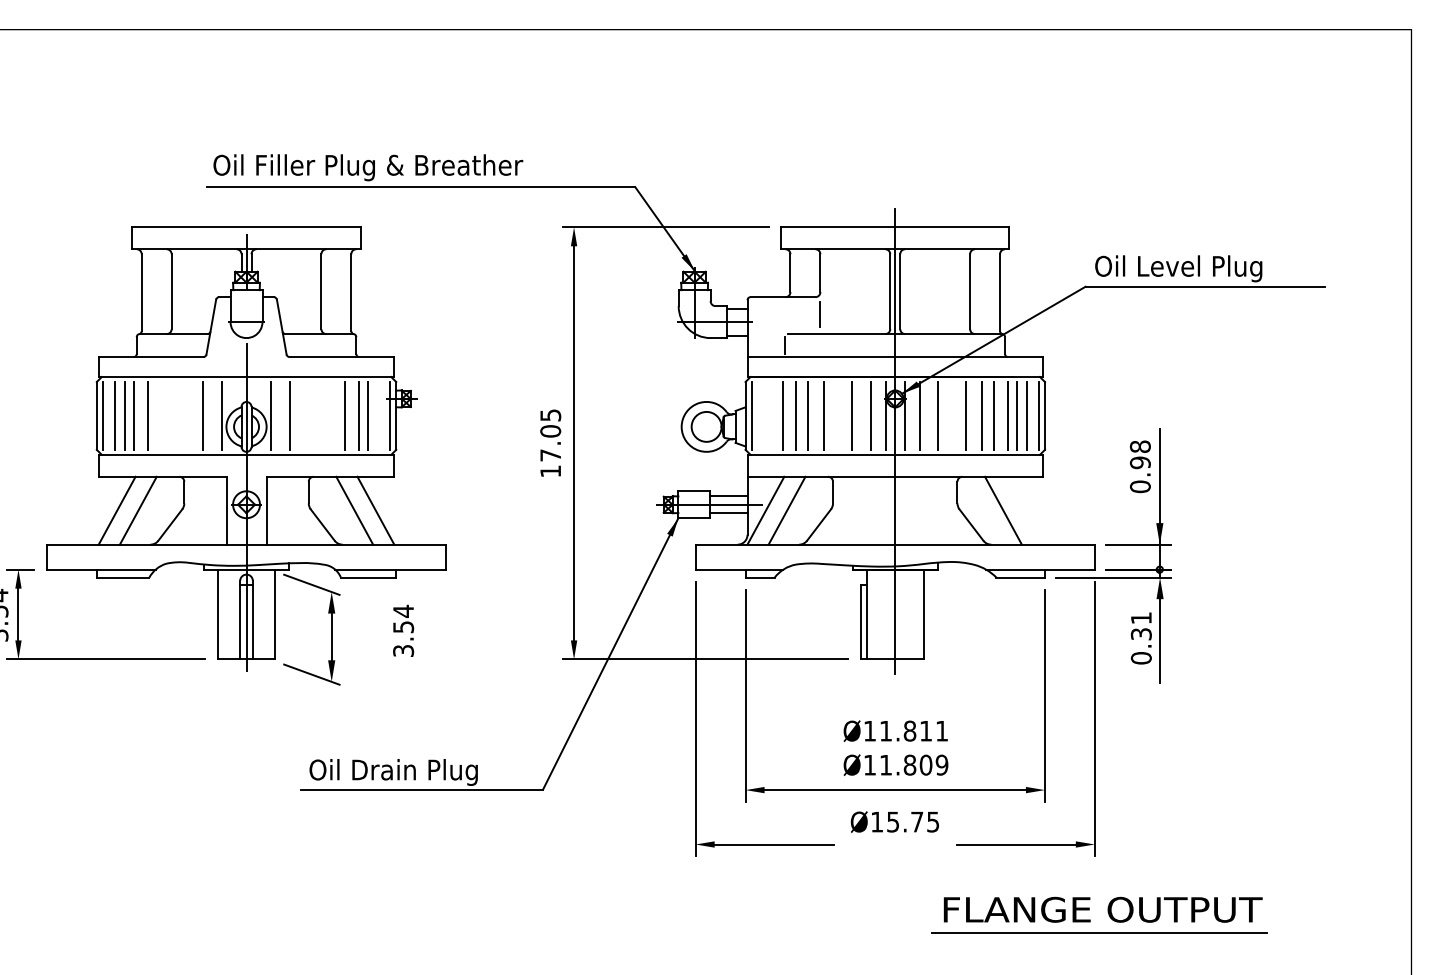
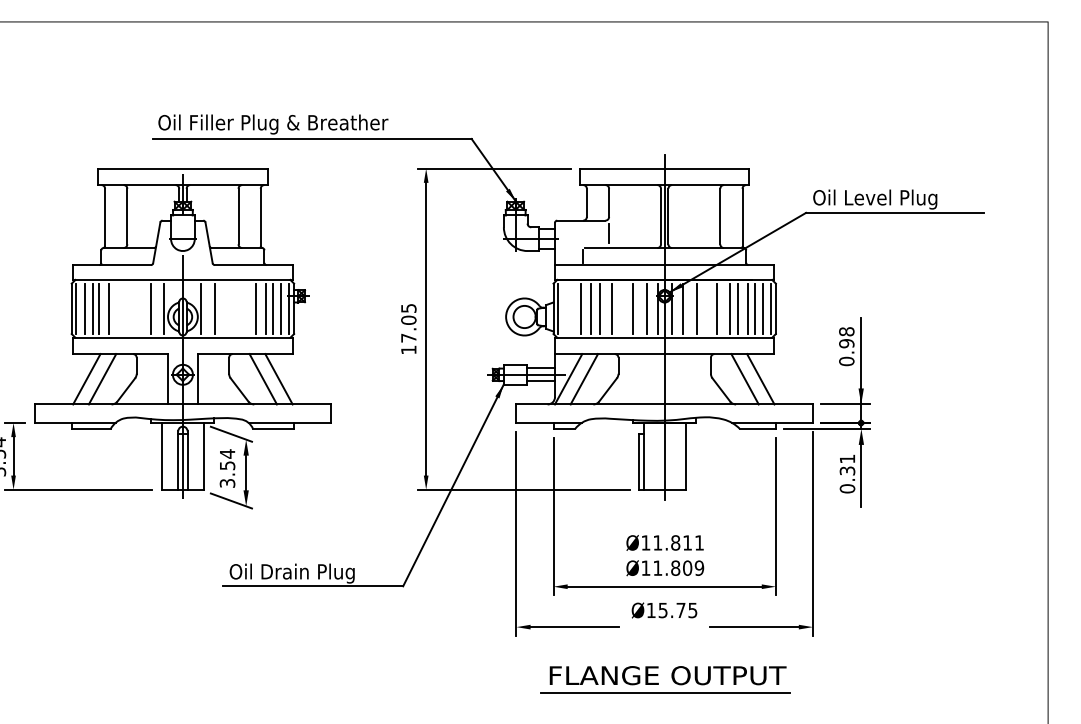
line: (377, 415) -> (280, 308), added
line: (1024, 511) -> (760, 379), added
text: (403, 630) -> (227, 468), moved
part: (1107, 913) -> (671, 678), moved

